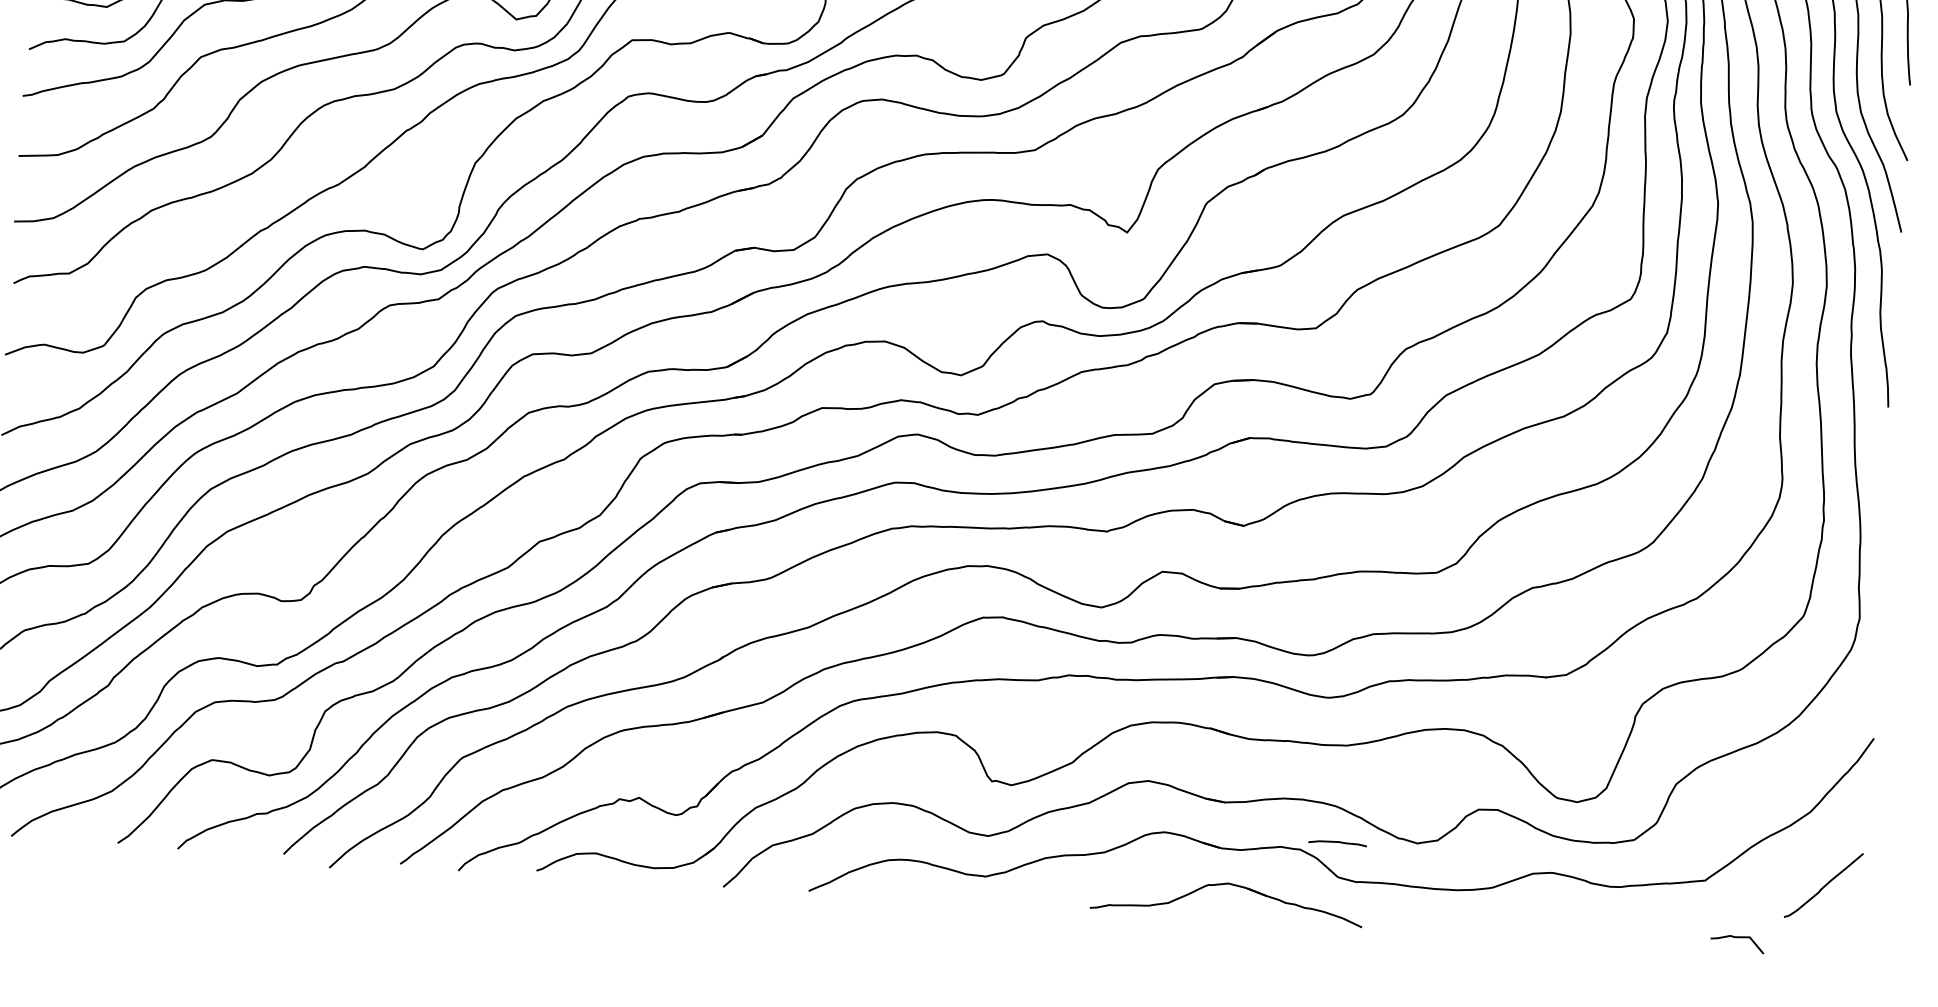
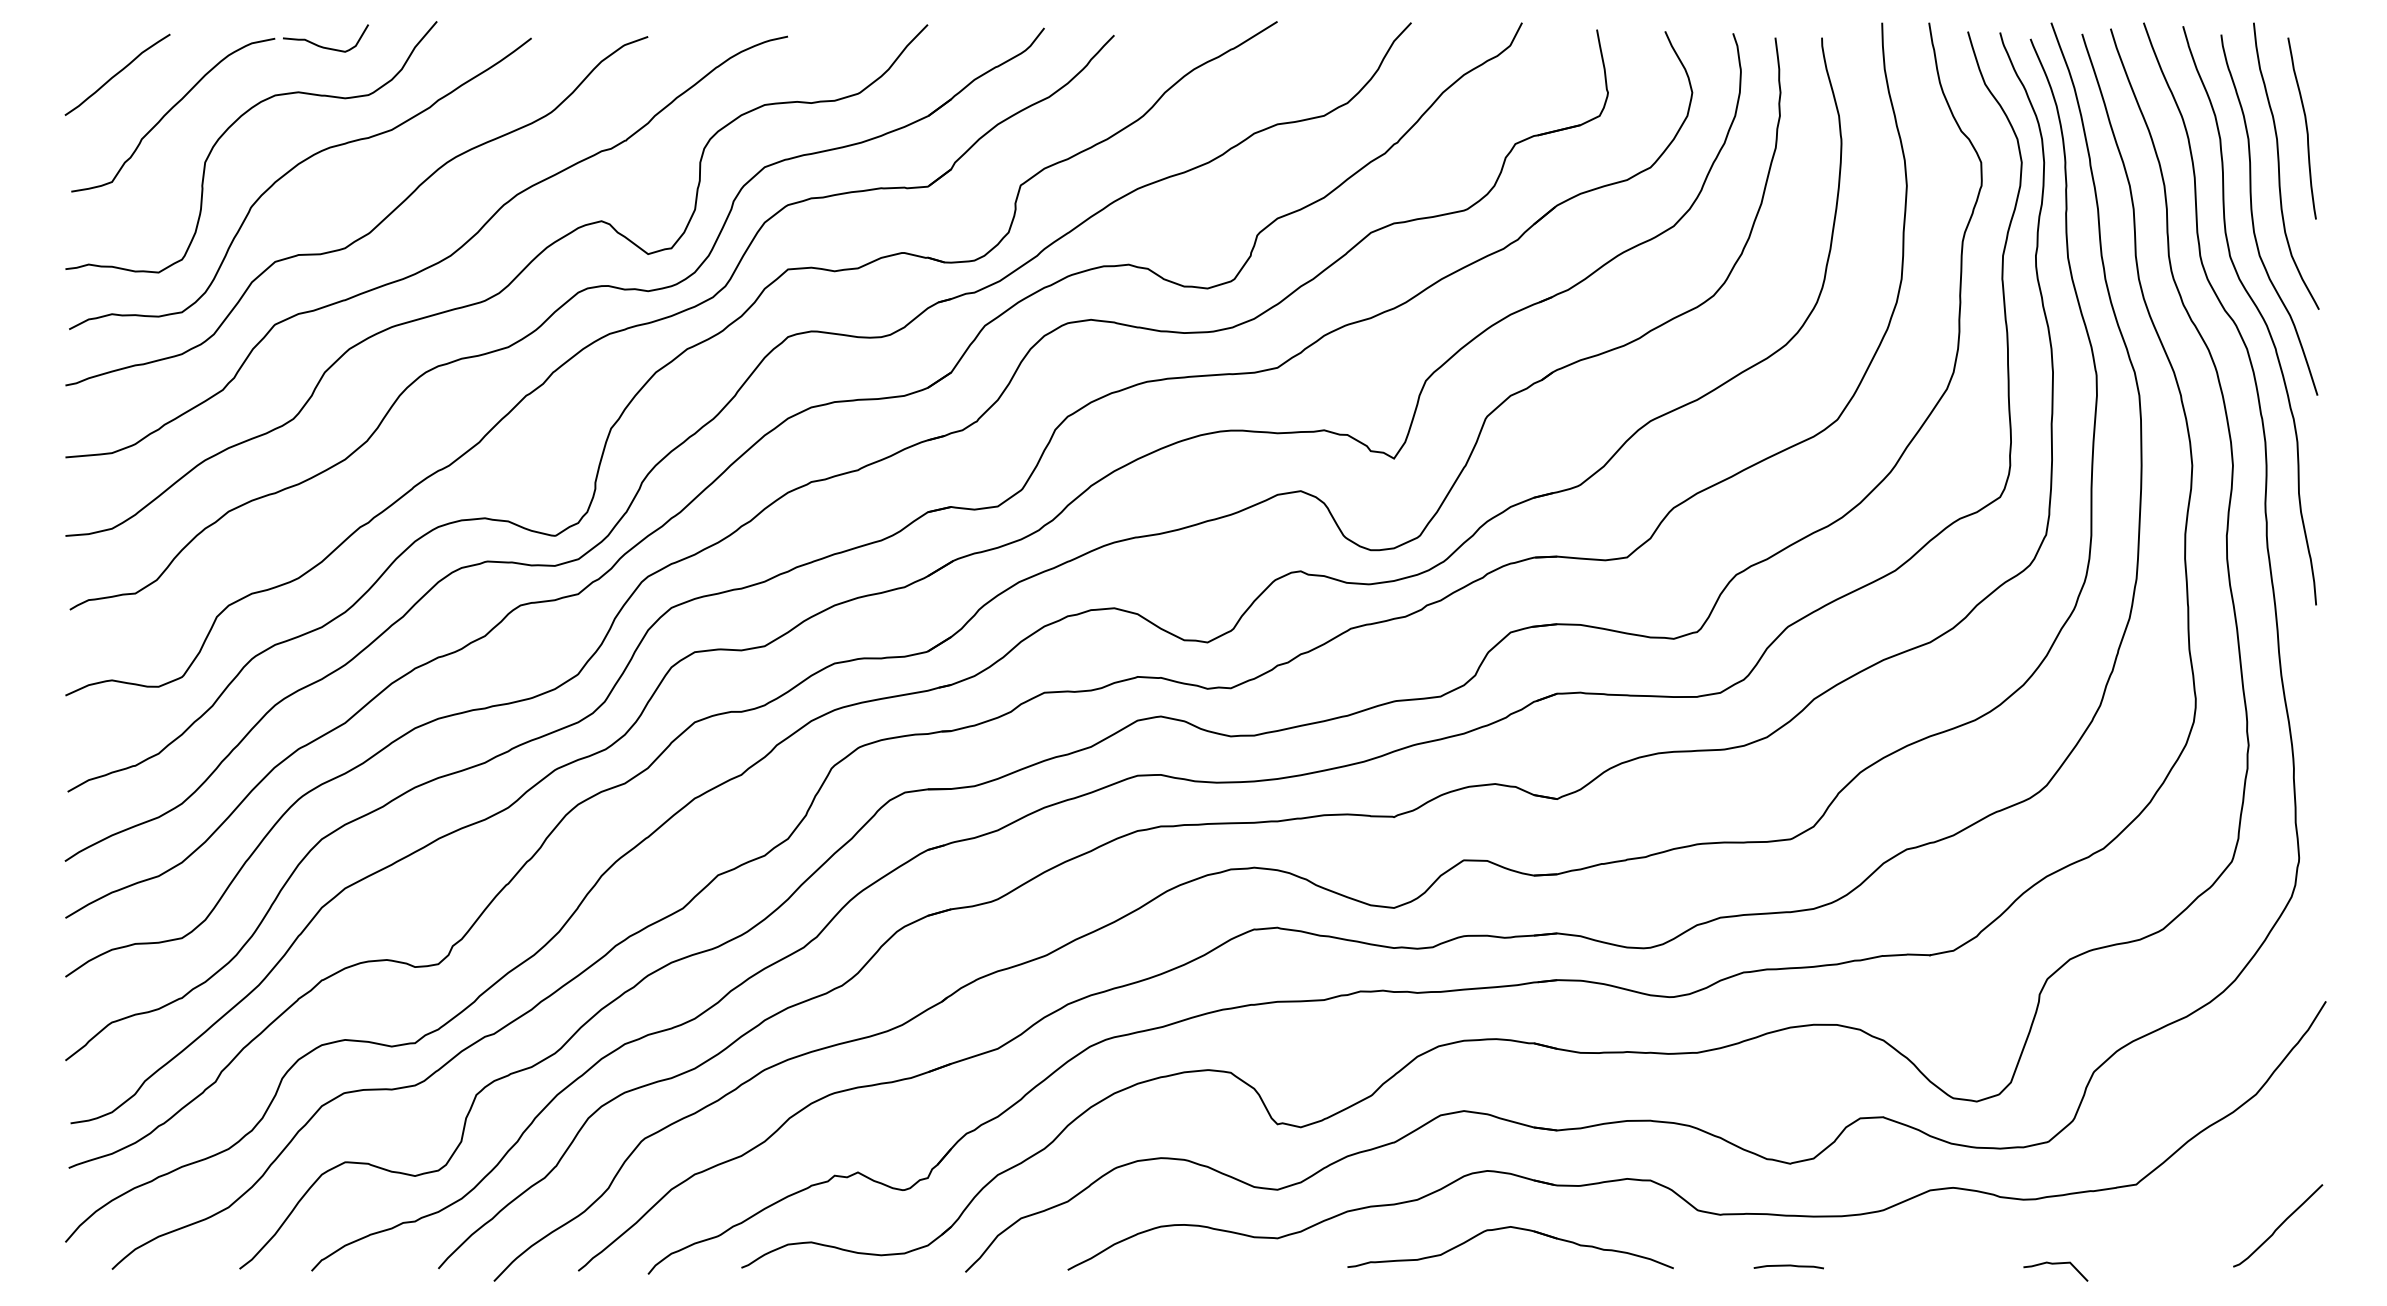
curve: (1337, 842) -> (1788, 1266), moved
part: (1226, 884) -> (1508, 1228), moved
curve: (1824, 885) -> (2279, 1225), moved
curve: (1737, 938) -> (2055, 1264), moved

